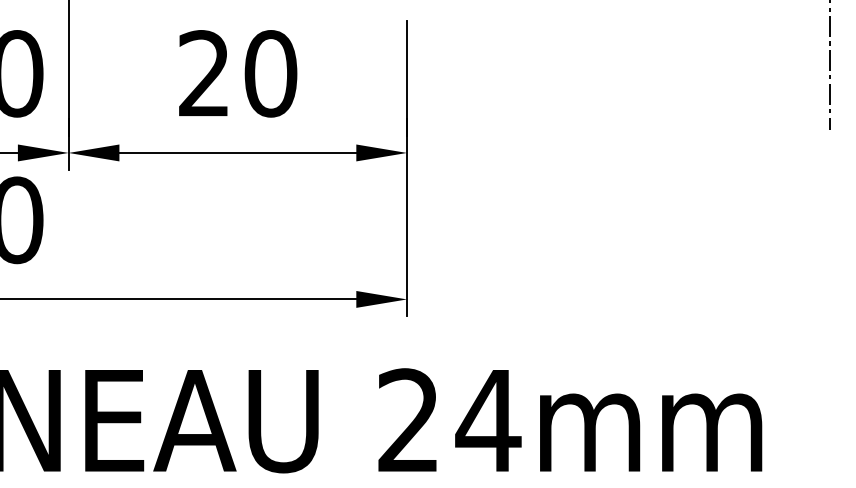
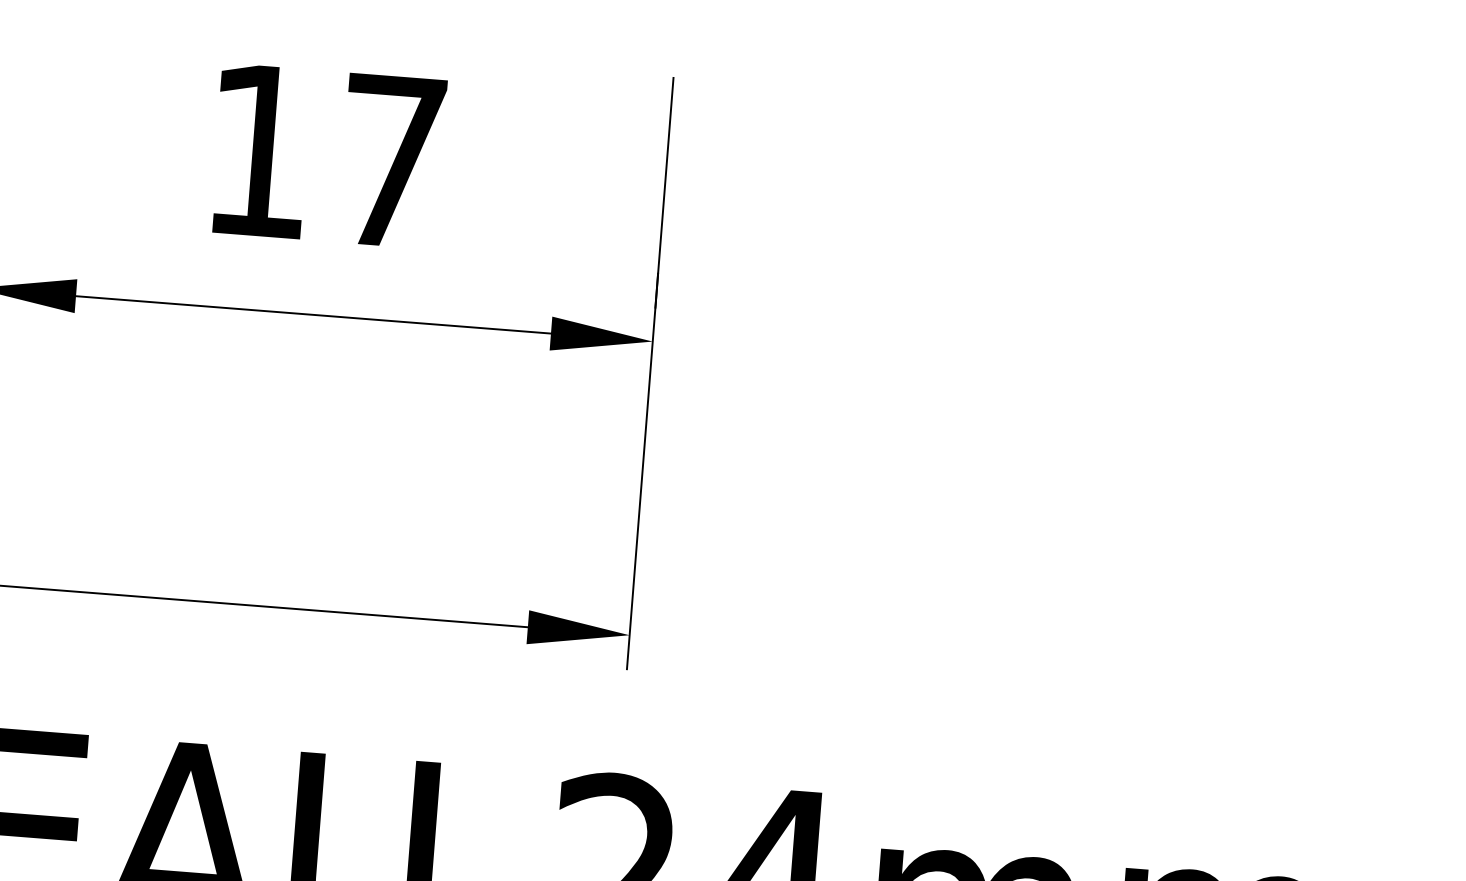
text: (238, 73) -> (327, 155), 20 -> 17

